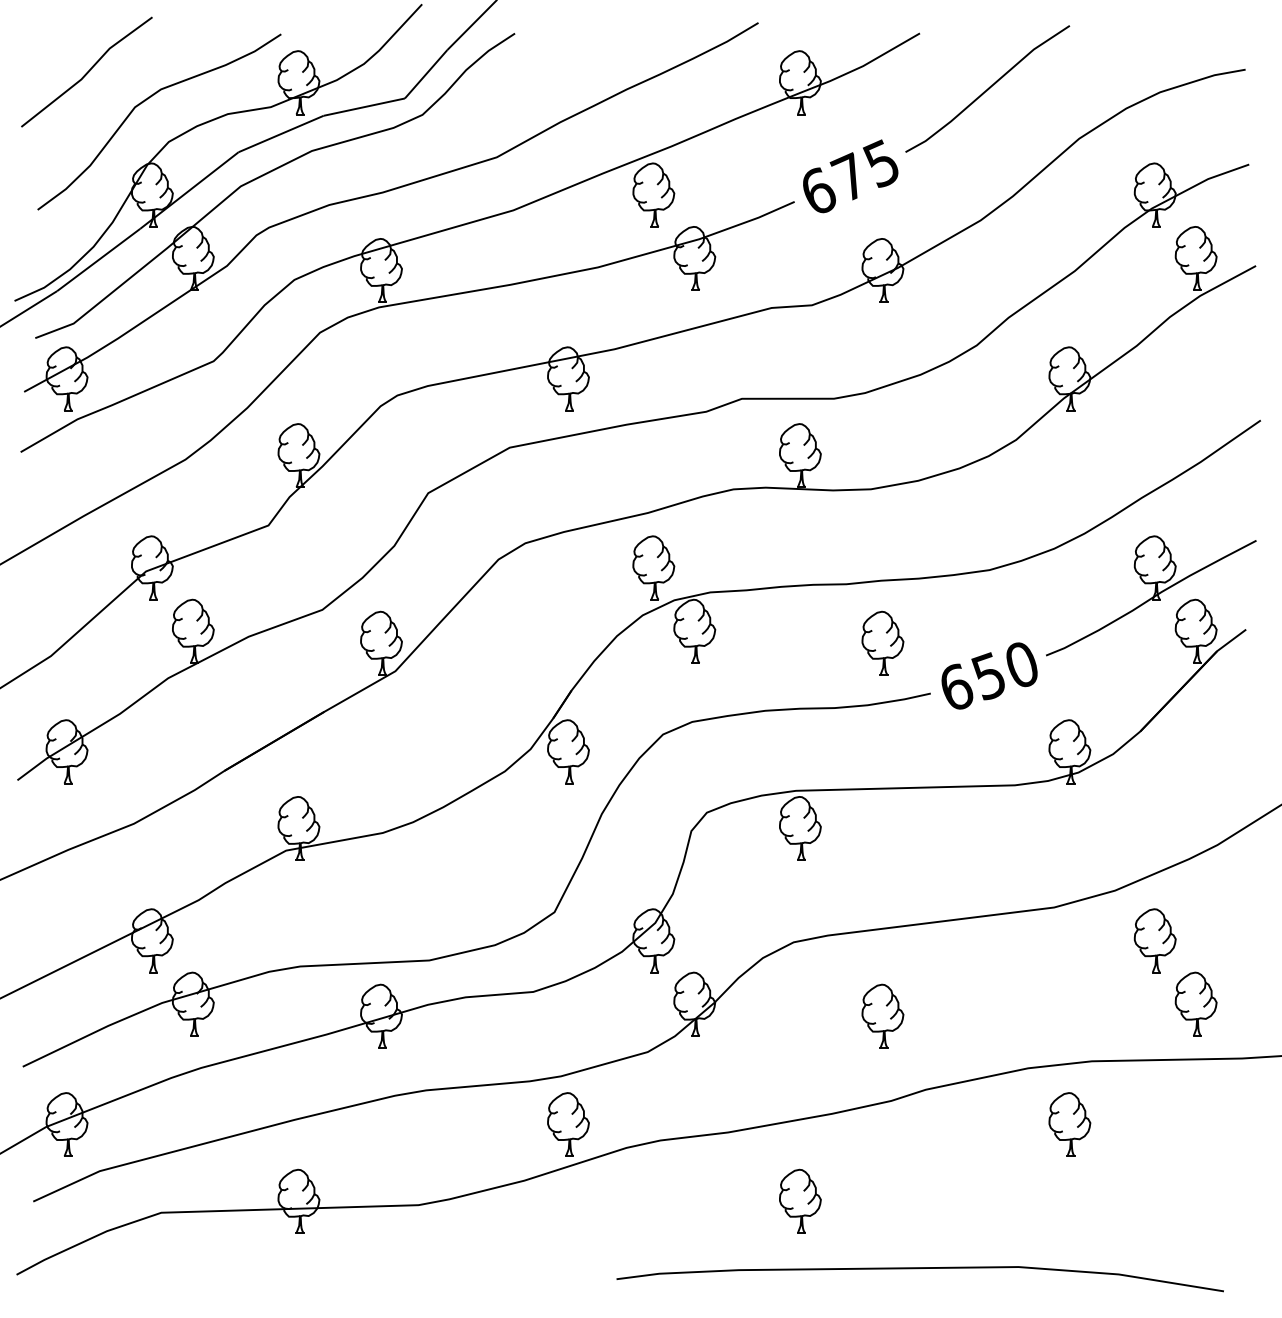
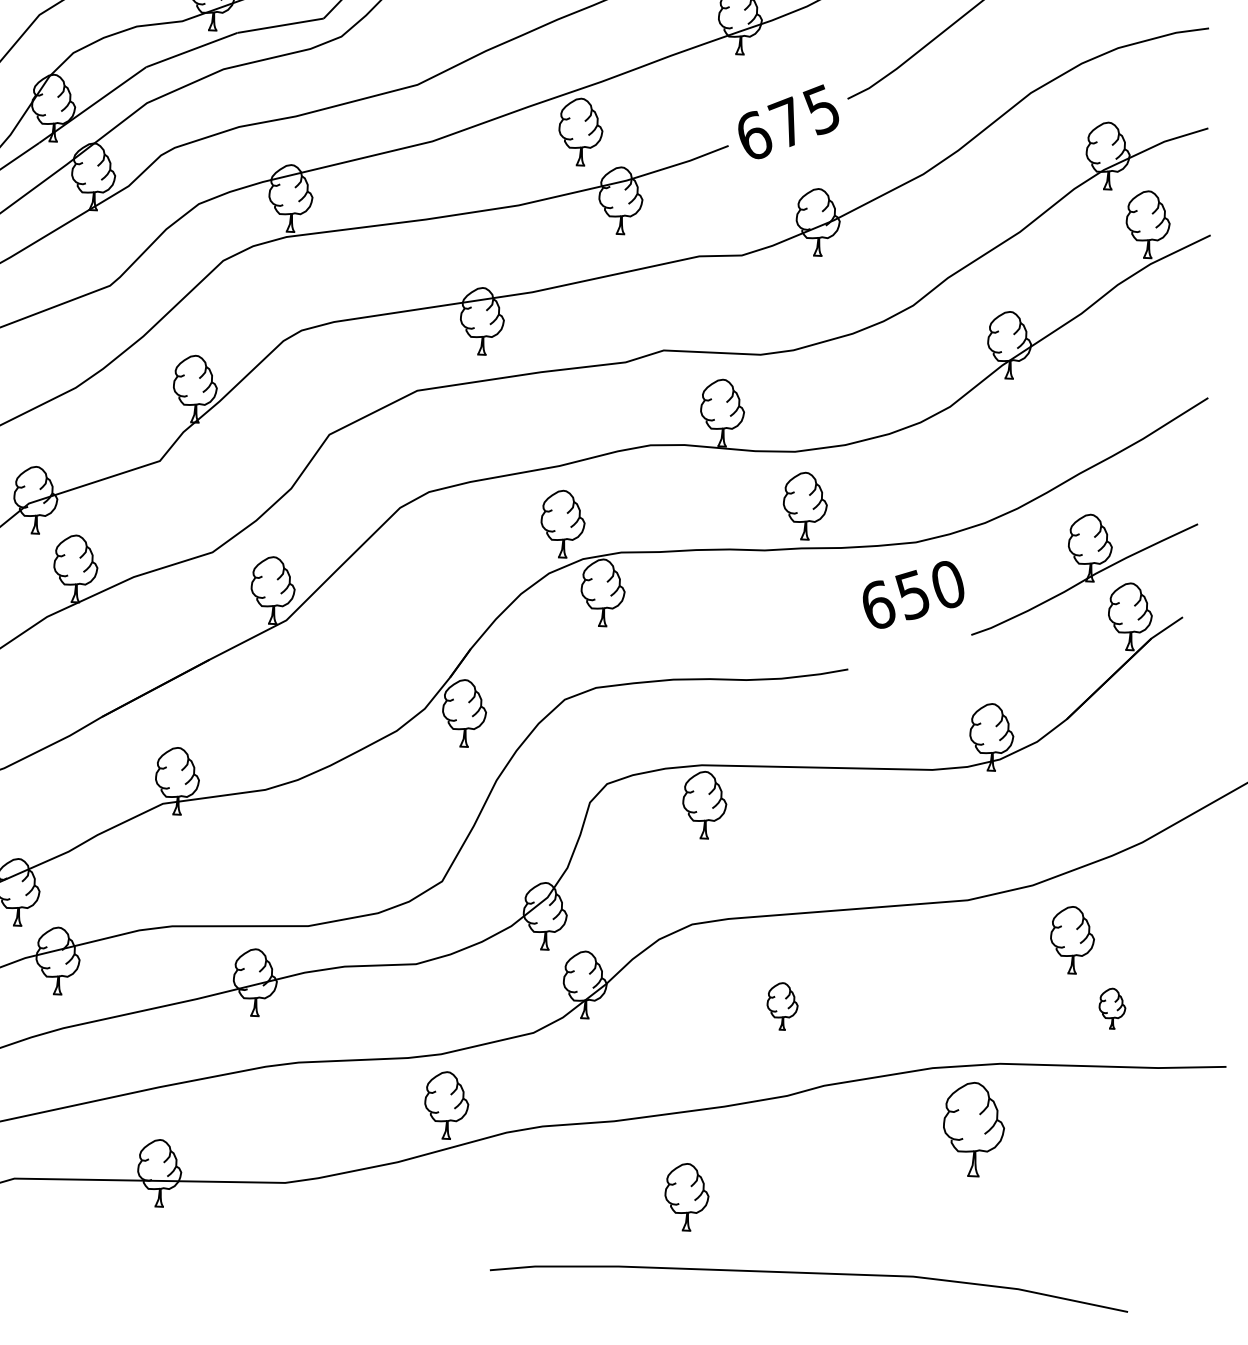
part: (882, 642) -> (804, 505), moved
text: (989, 675) -> (913, 594), moved
part: (1195, 1003) -> (1111, 1007), size x0.6
part: (882, 1015) -> (782, 1005), size x0.7
part: (1069, 1124) -> (973, 1129), size x1.4

